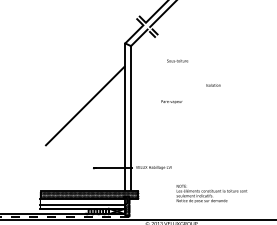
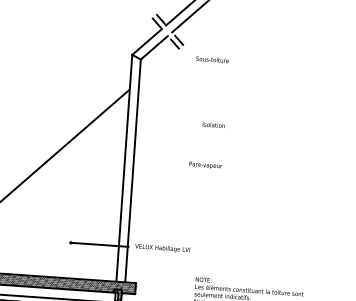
text: (177, 60) -> (212, 59), moved
text: (213, 85) -> (213, 125), moved
text: (171, 101) -> (205, 164), moved

